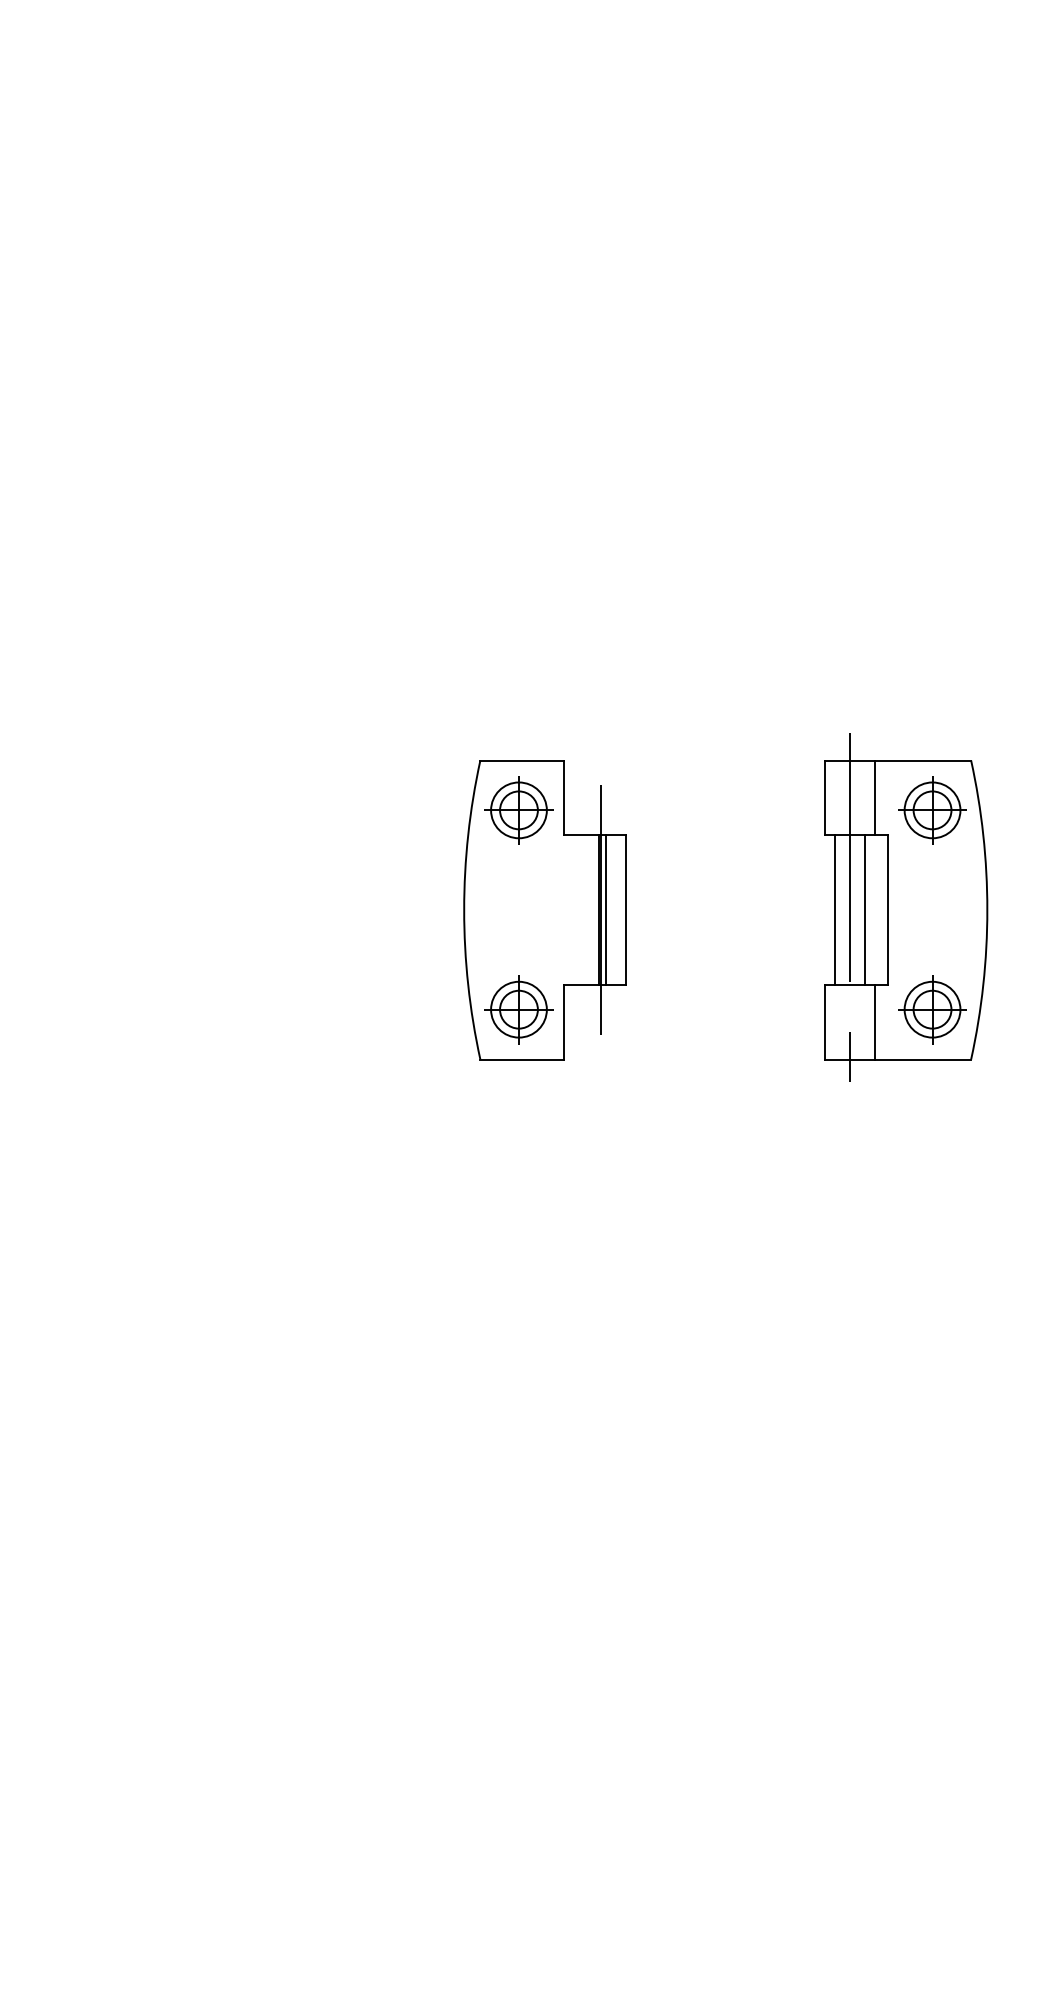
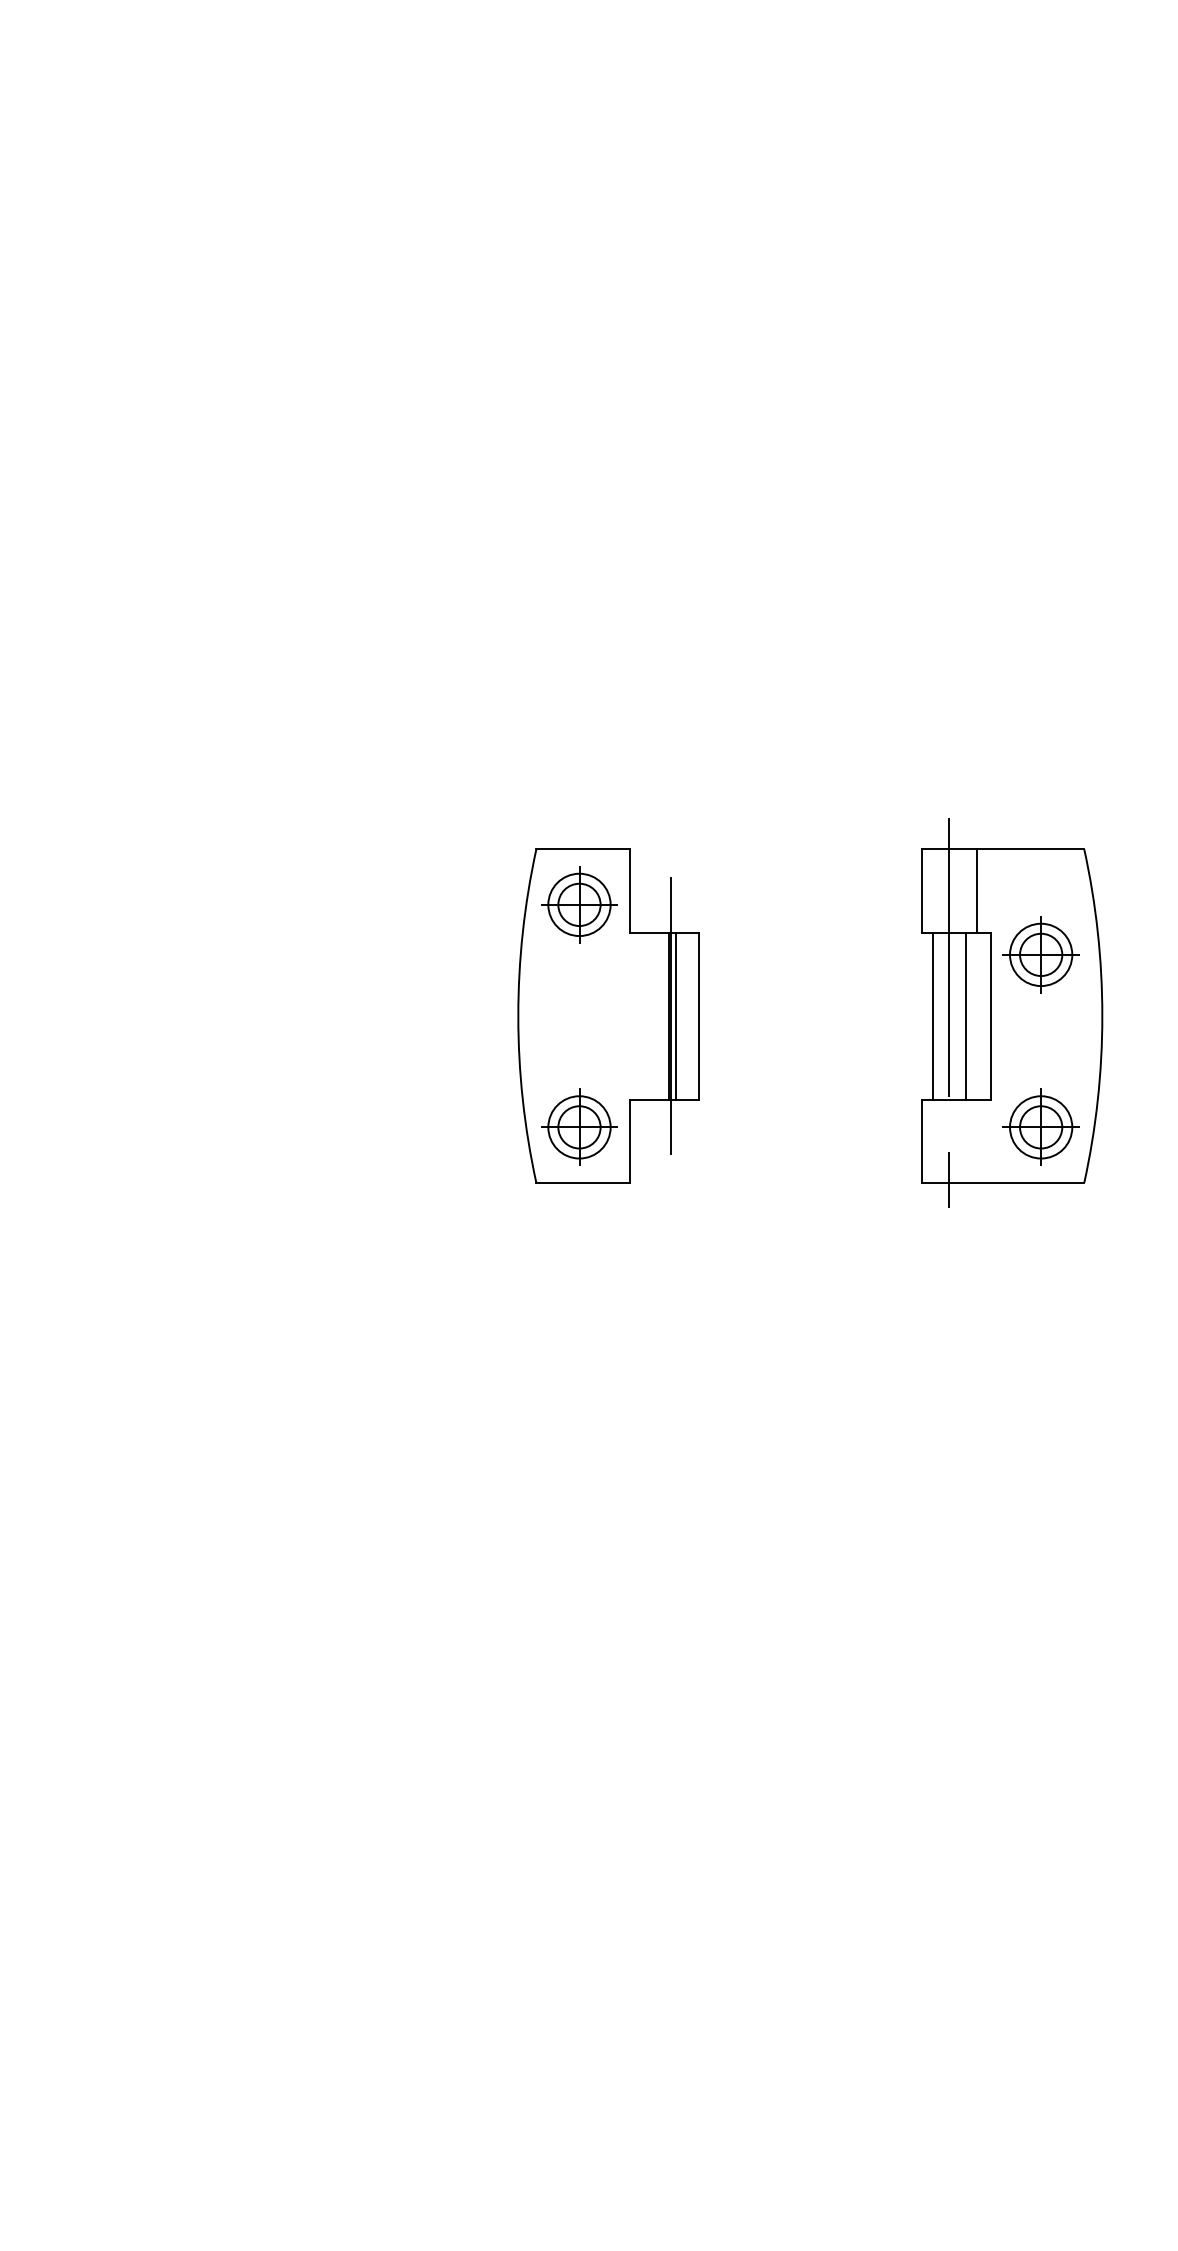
part: (931, 810) -> (1040, 954), moved
line: (875, 1022) -> (977, 1141), removed

